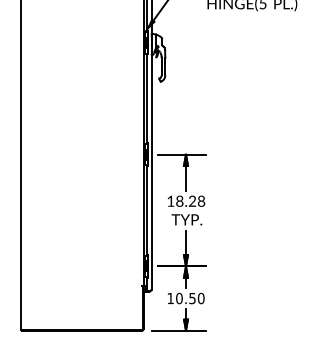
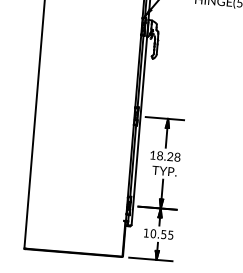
text: (200, 298) -> (170, 235), 10.50 -> 10.55

